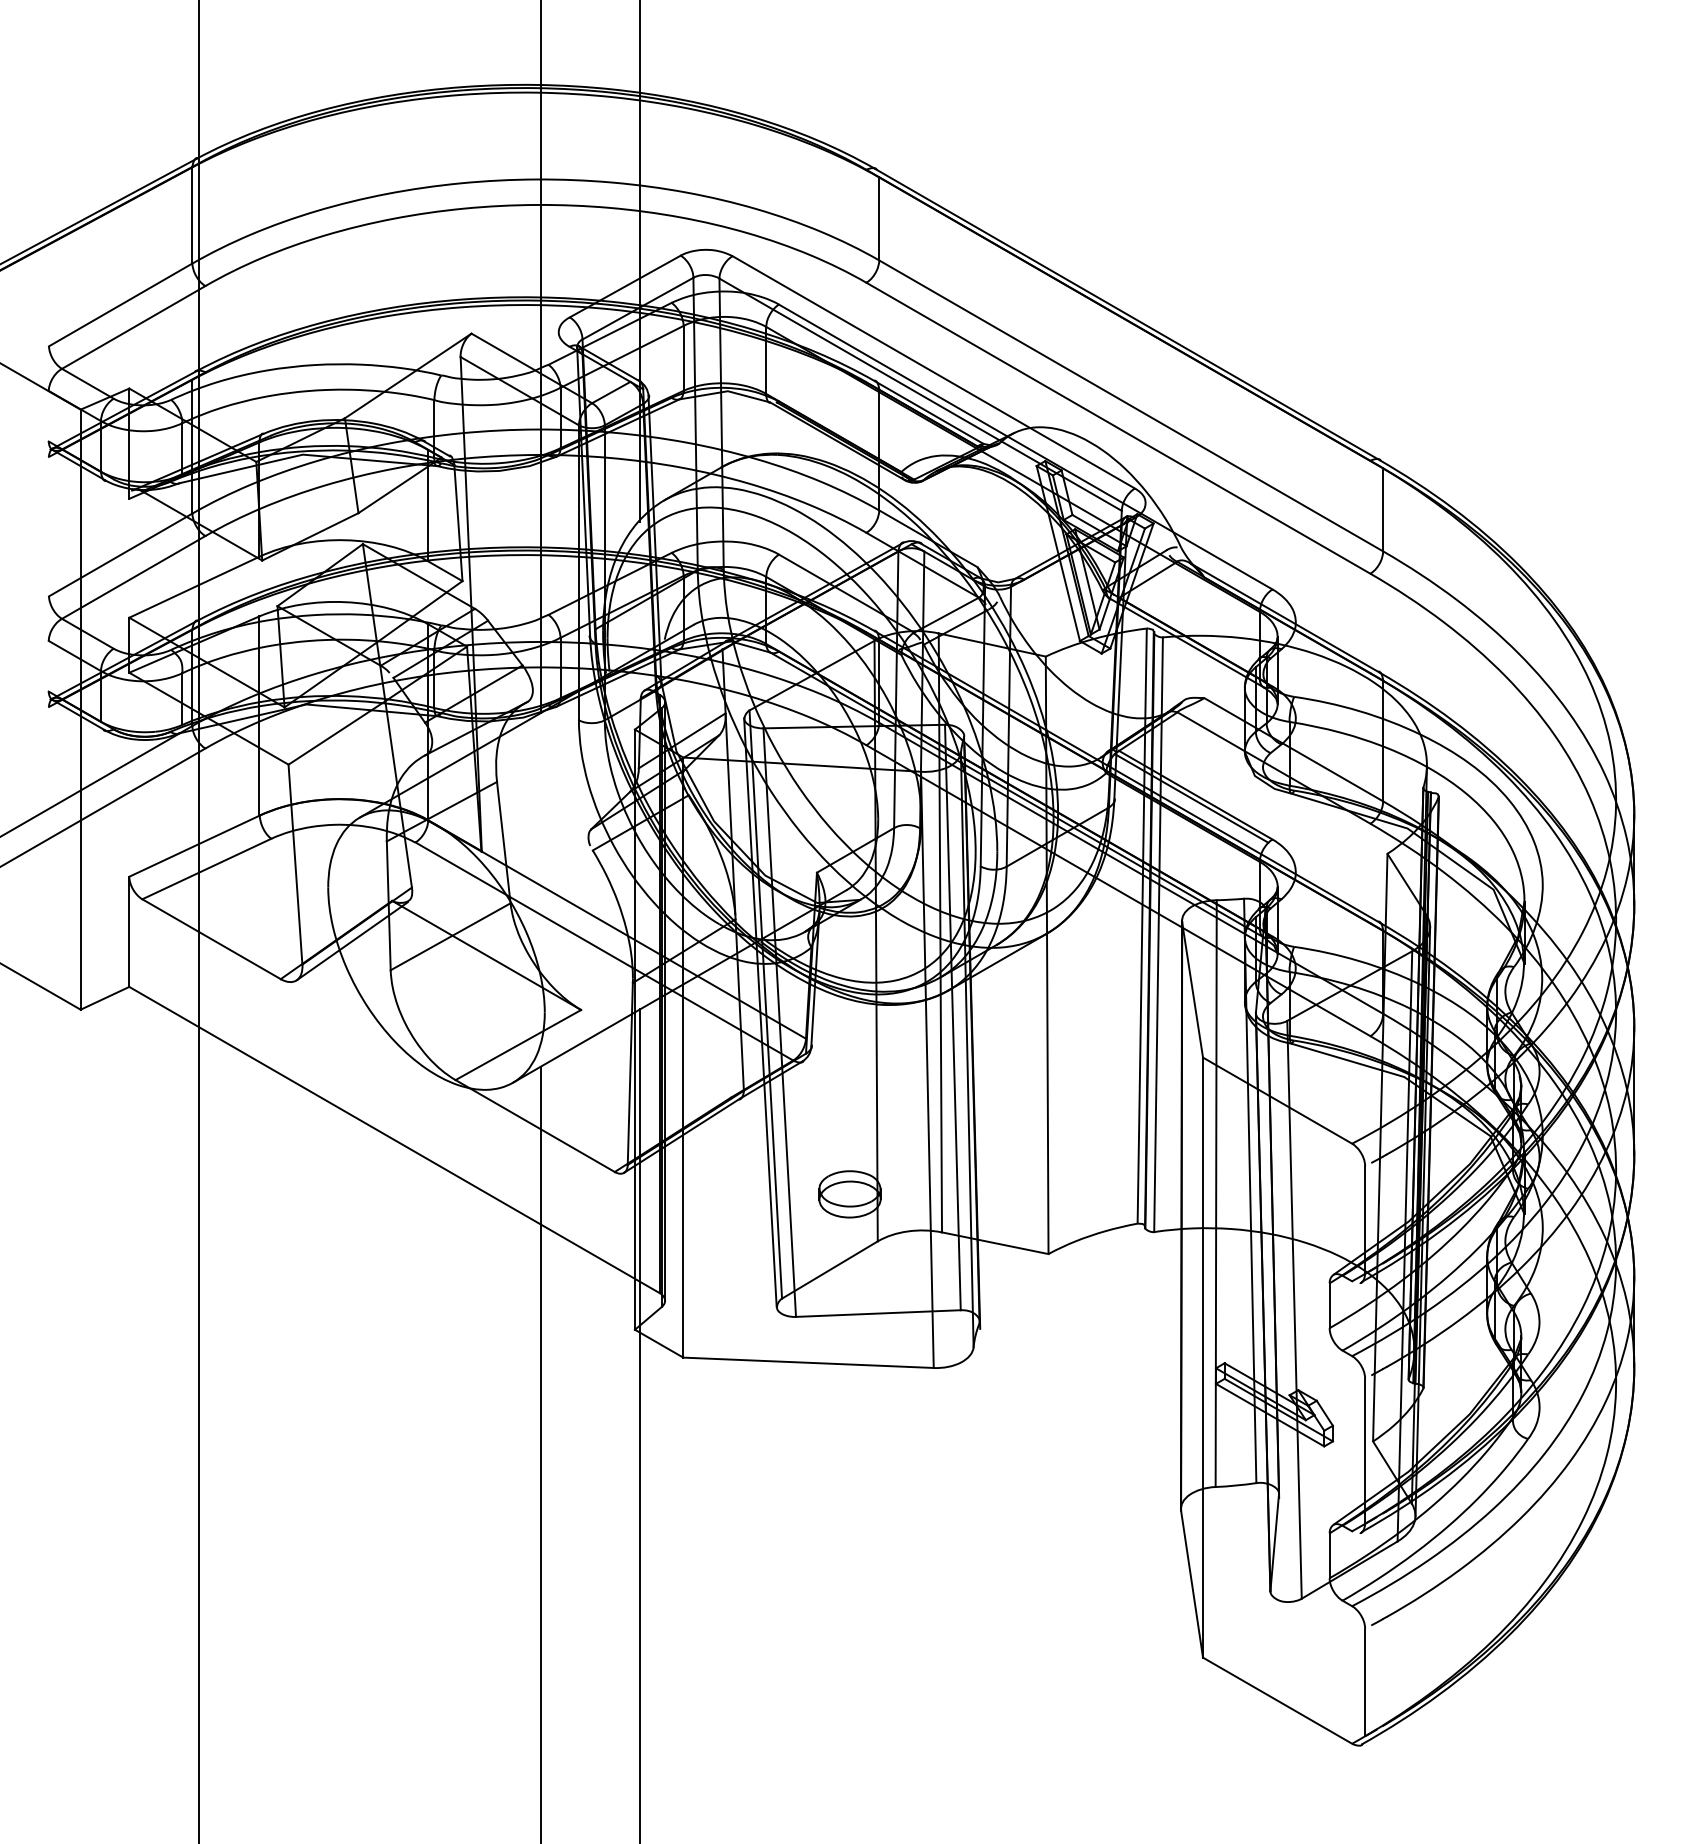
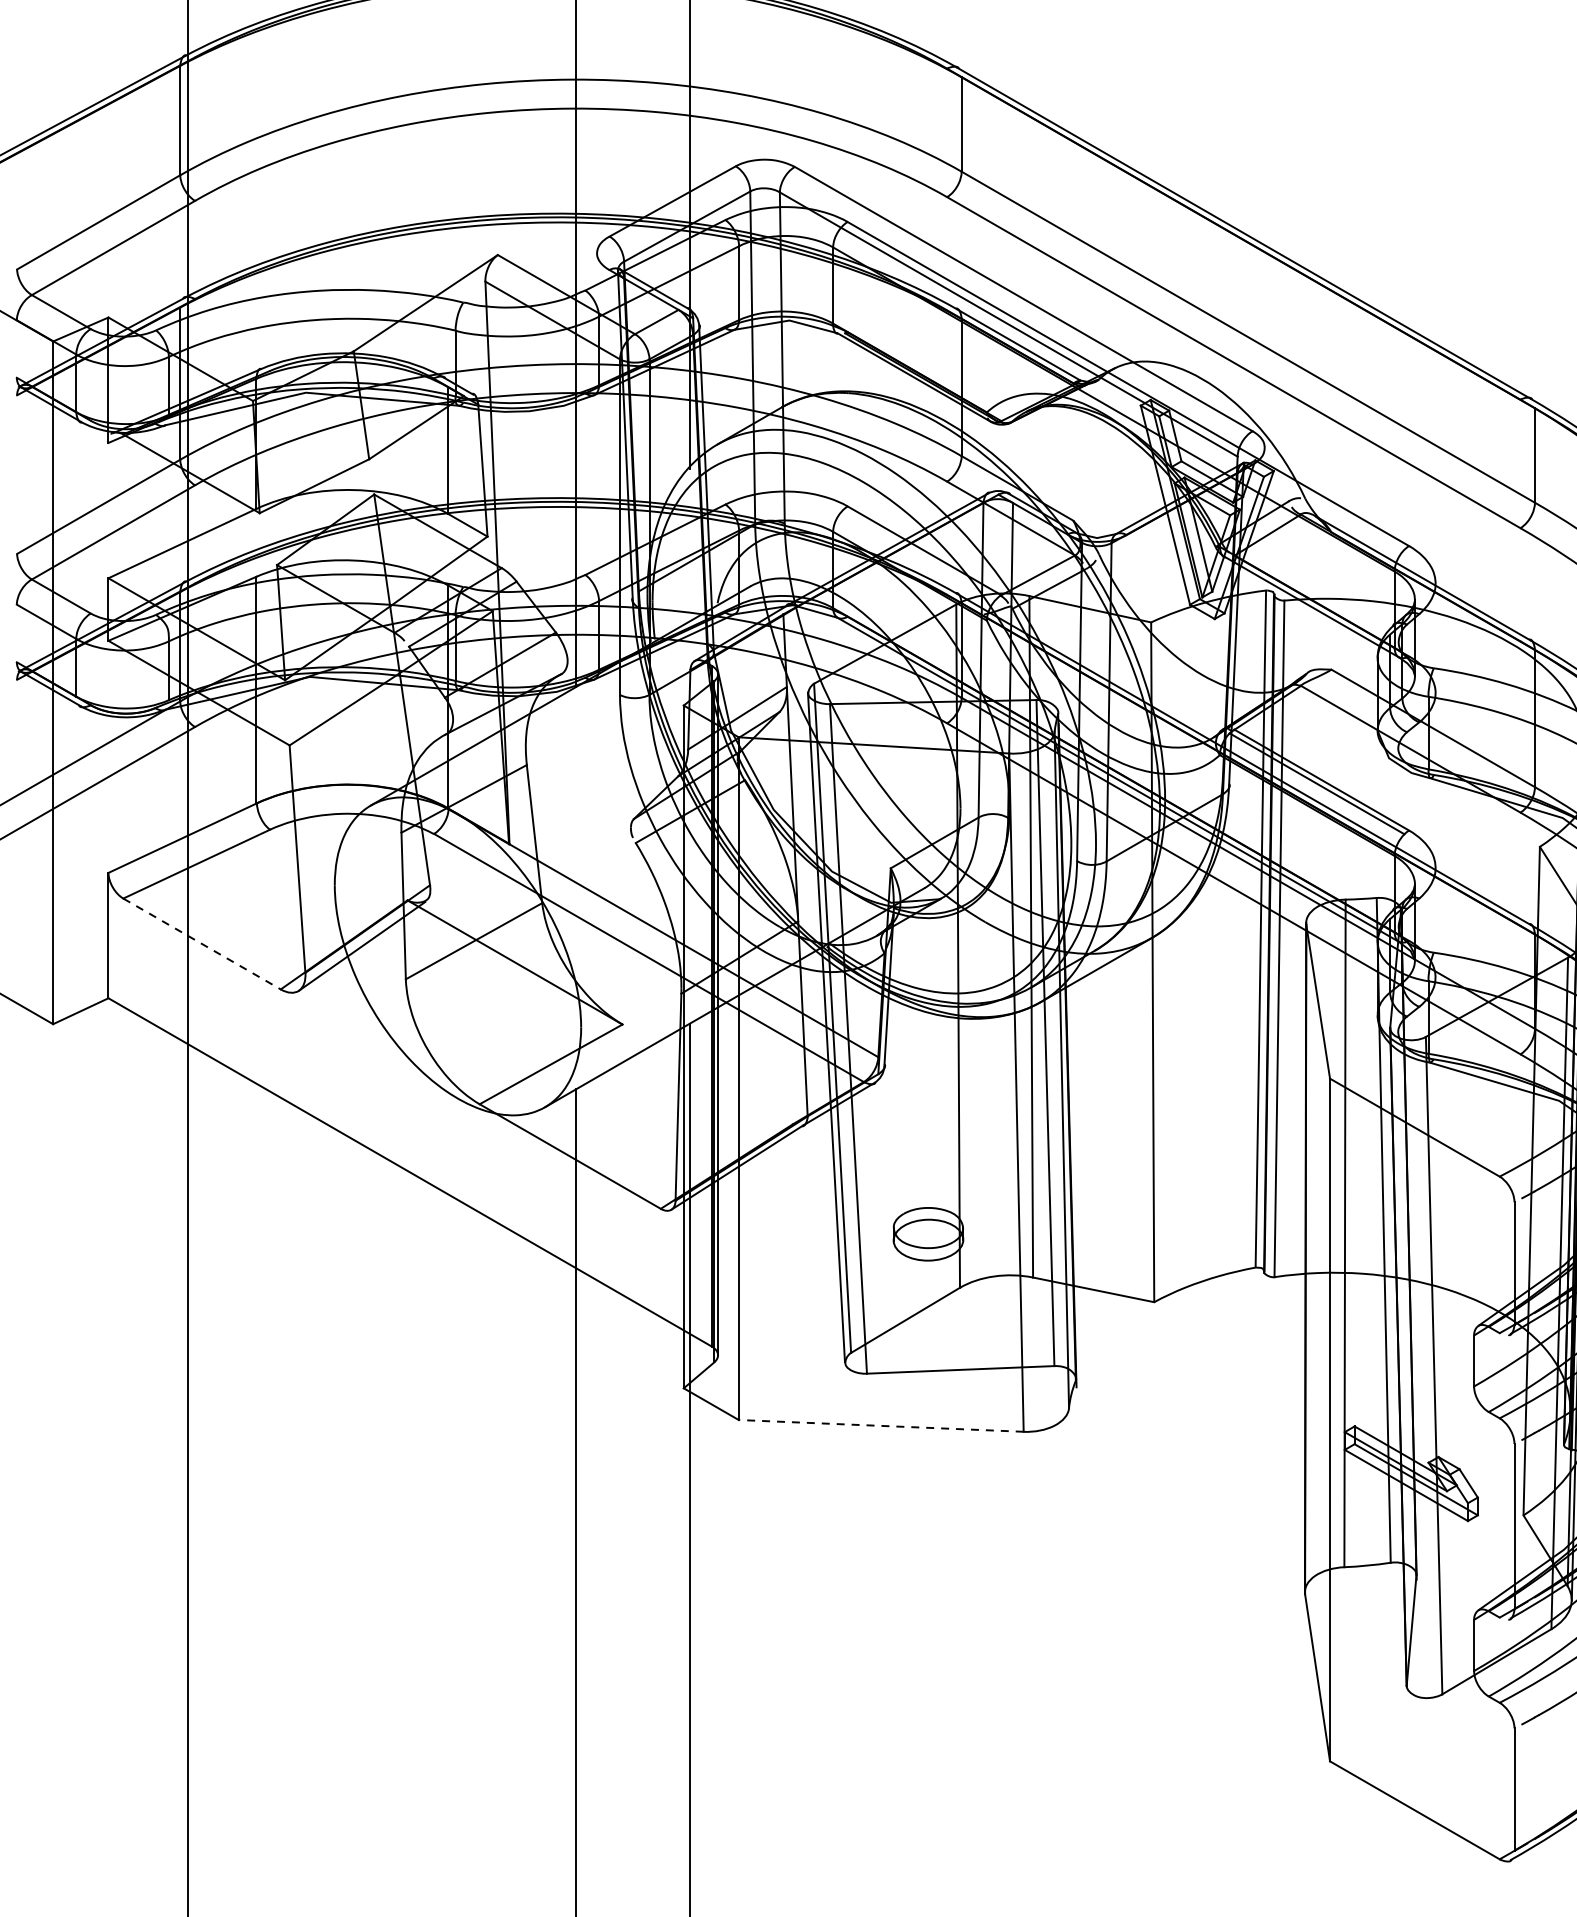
line: (211, 939) -> (201, 944), solid -> dashed
line: (808, 1362) -> (881, 1425), solid -> dashed

